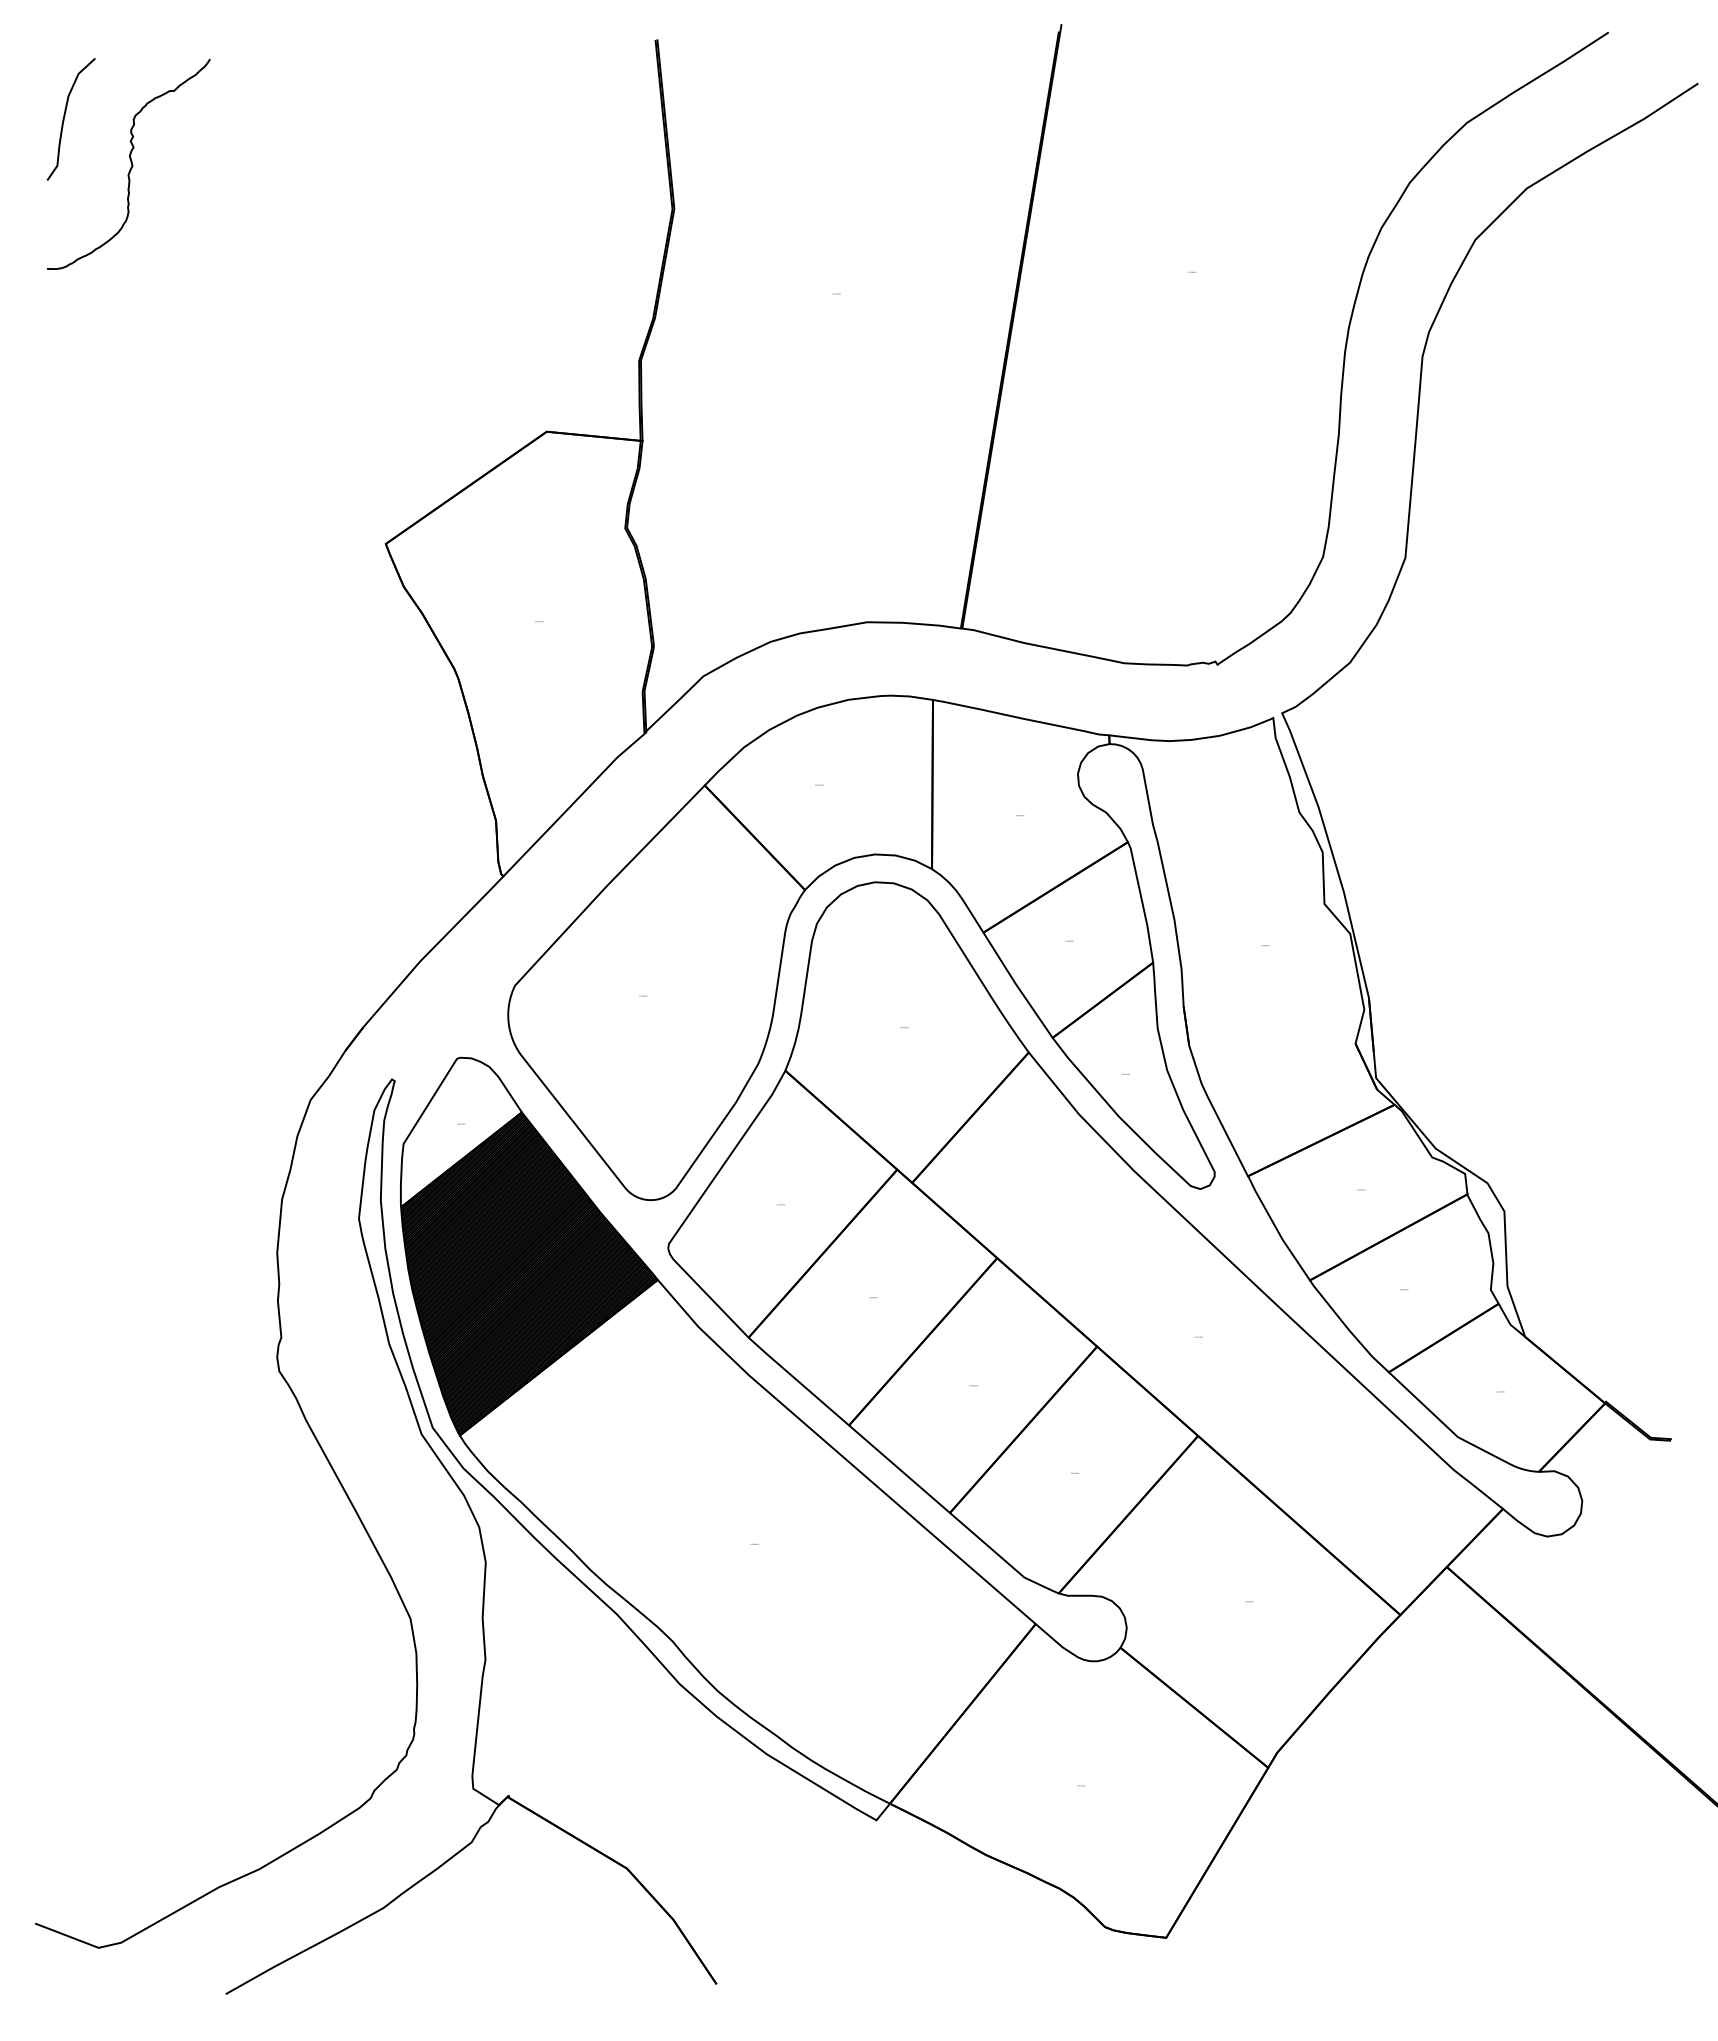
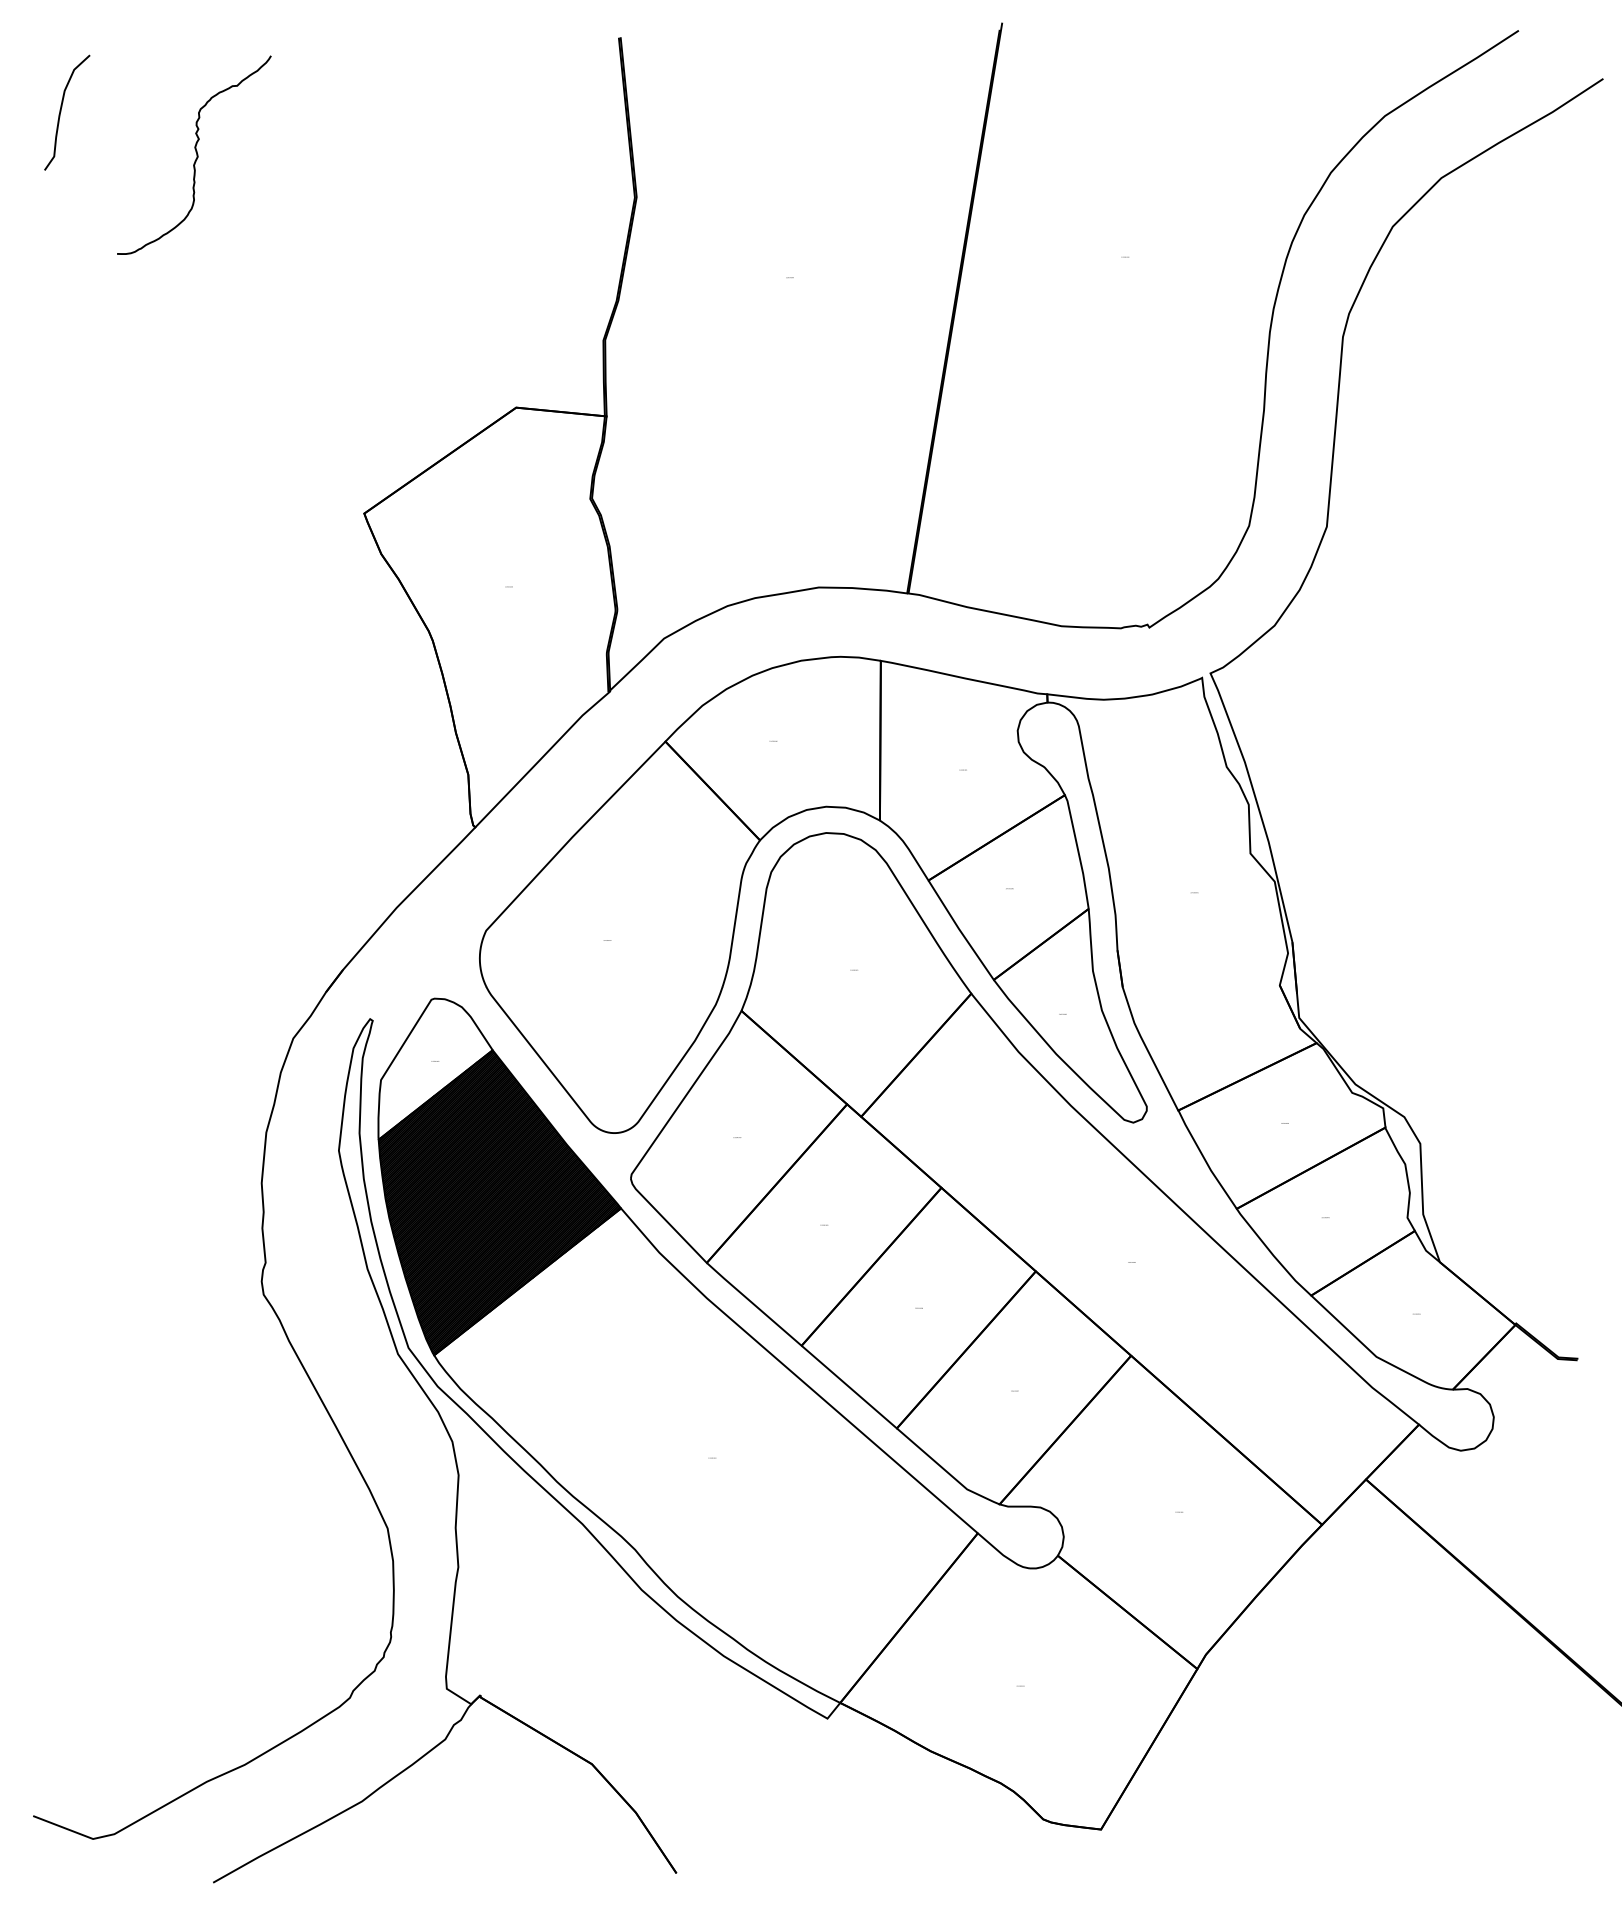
curve: (130, 162) -> (195, 153), moved

